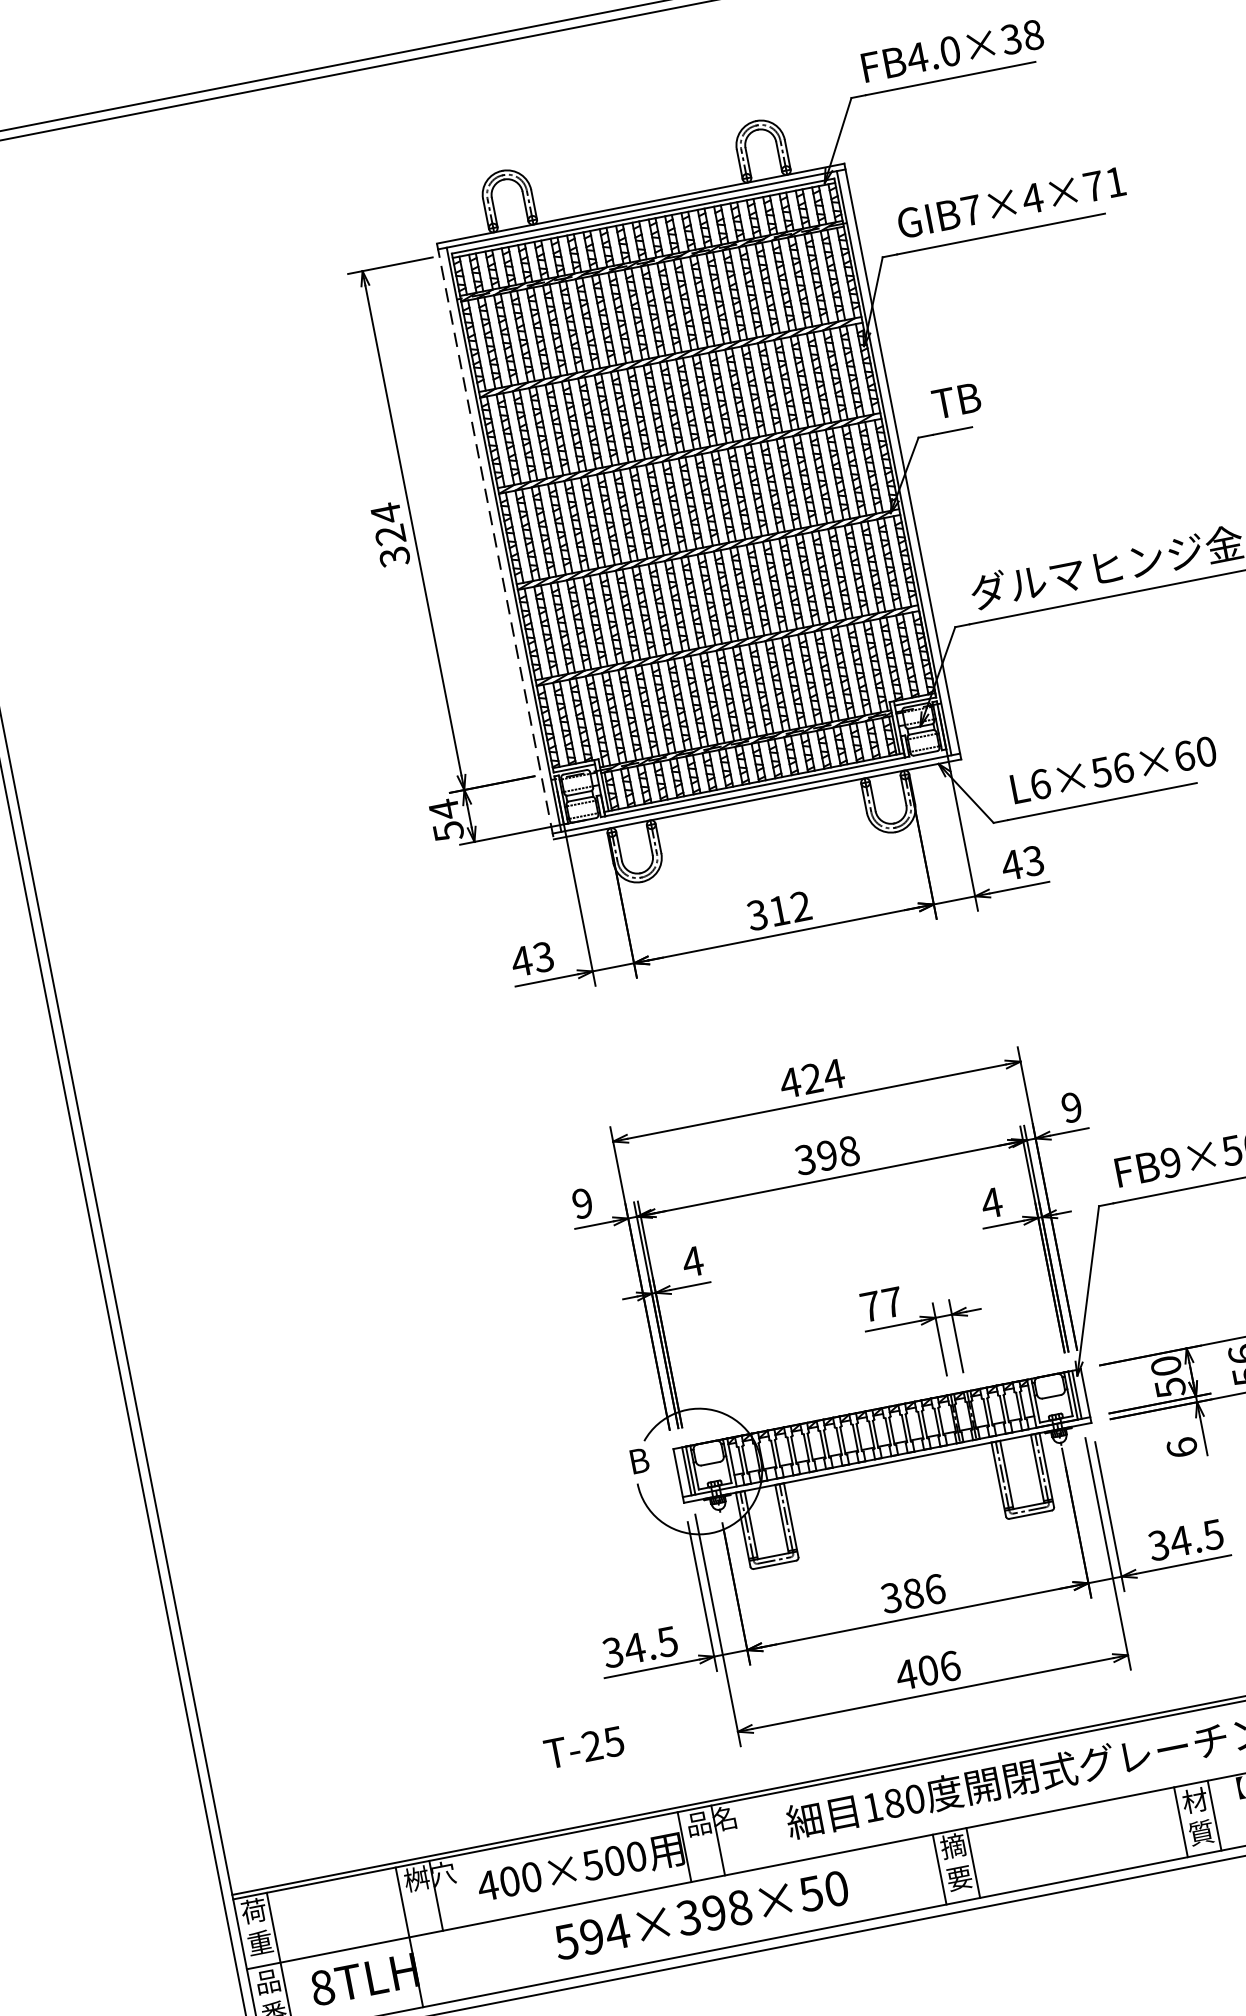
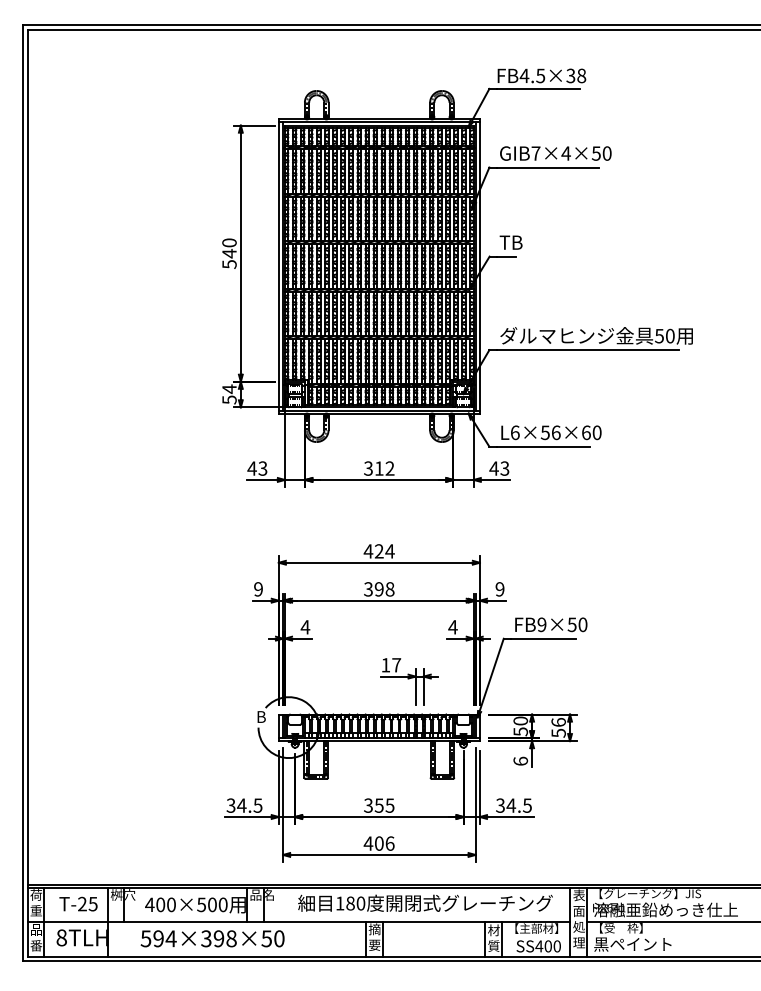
text: (949, 50) -> (540, 75), FB4.0×38 -> FB4.5×38
text: (1104, 184) -> (601, 153), GIB7×4×71 -> GIB7×4×50
text: (390, 534) -> (229, 253), 324 -> 540
line: (495, 543) -> (278, 267), dashed -> solid
text: (870, 1307) -> (385, 665), 77 -> 17
text: (923, 1591) -> (384, 805), 386 -> 355
text: (583, 1746) -> (78, 903), moved
text: (701, 1914) -> (212, 938), moved

